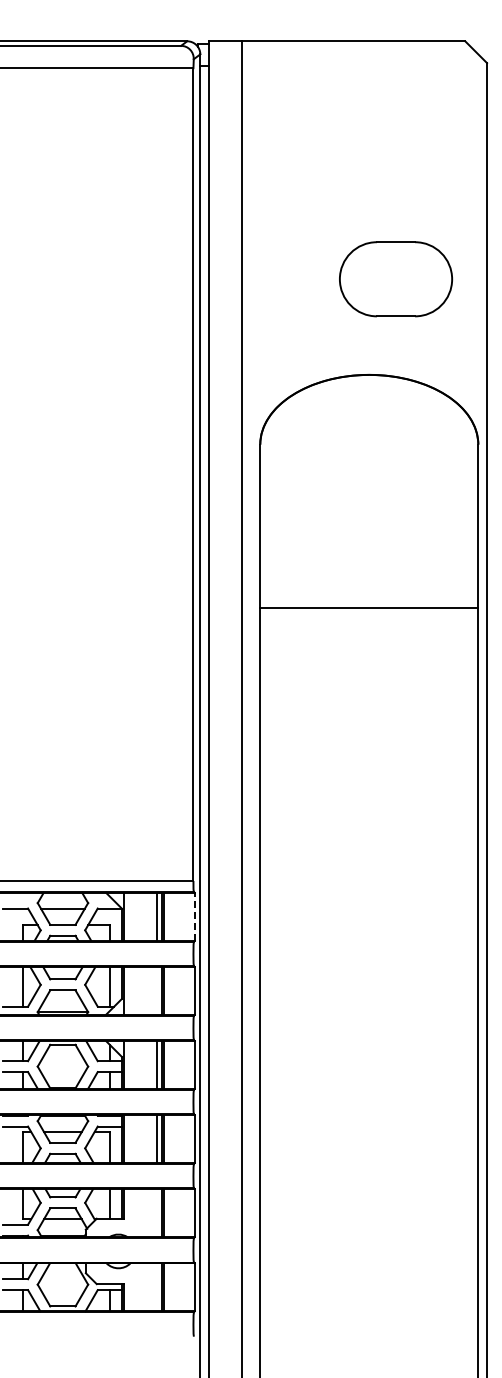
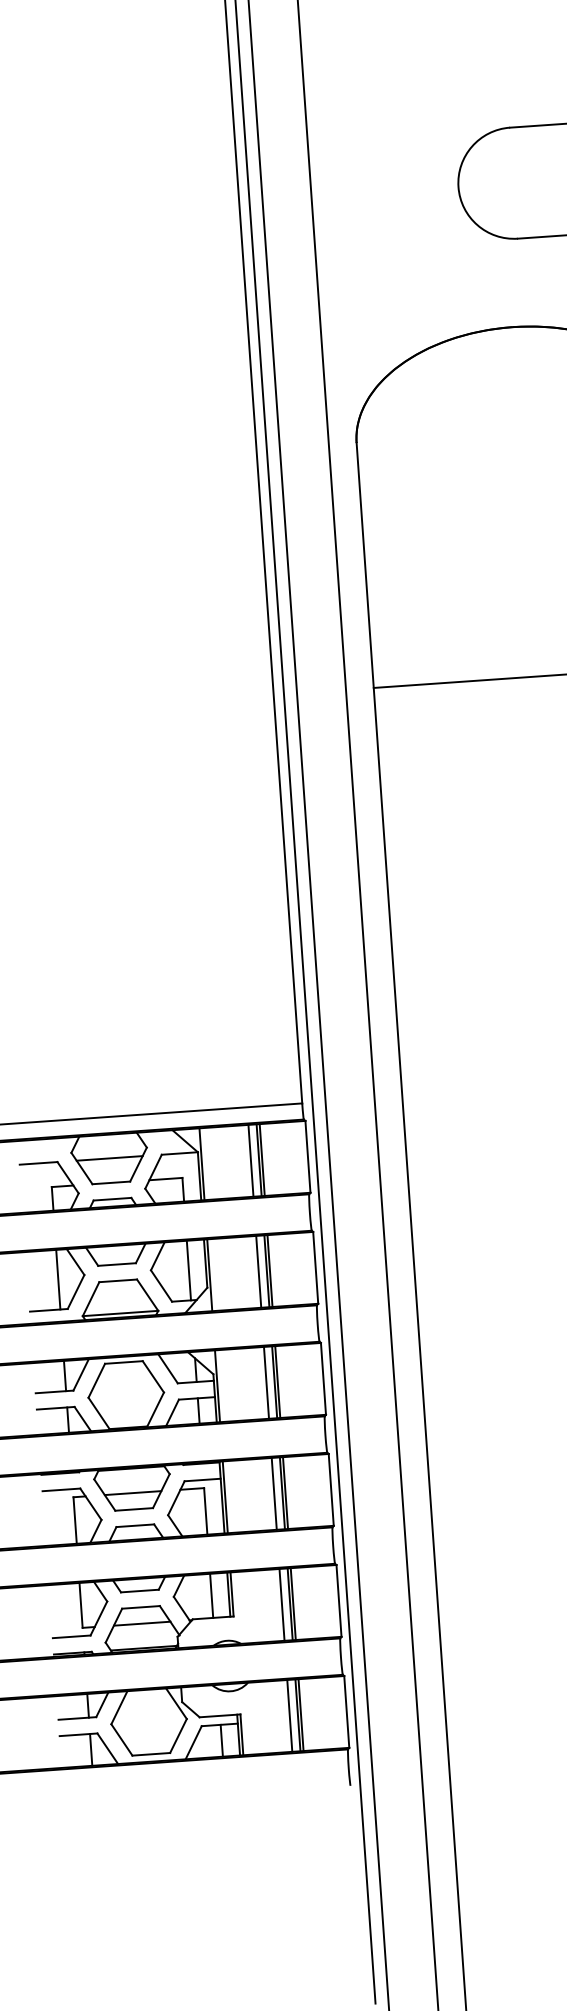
line: (194, 916) -> (307, 1156), dashed -> solid
line: (156, 990) -> (258, 1271), added
line: (156, 1213) -> (281, 1605), added
line: (156, 1287) -> (289, 1716), added

